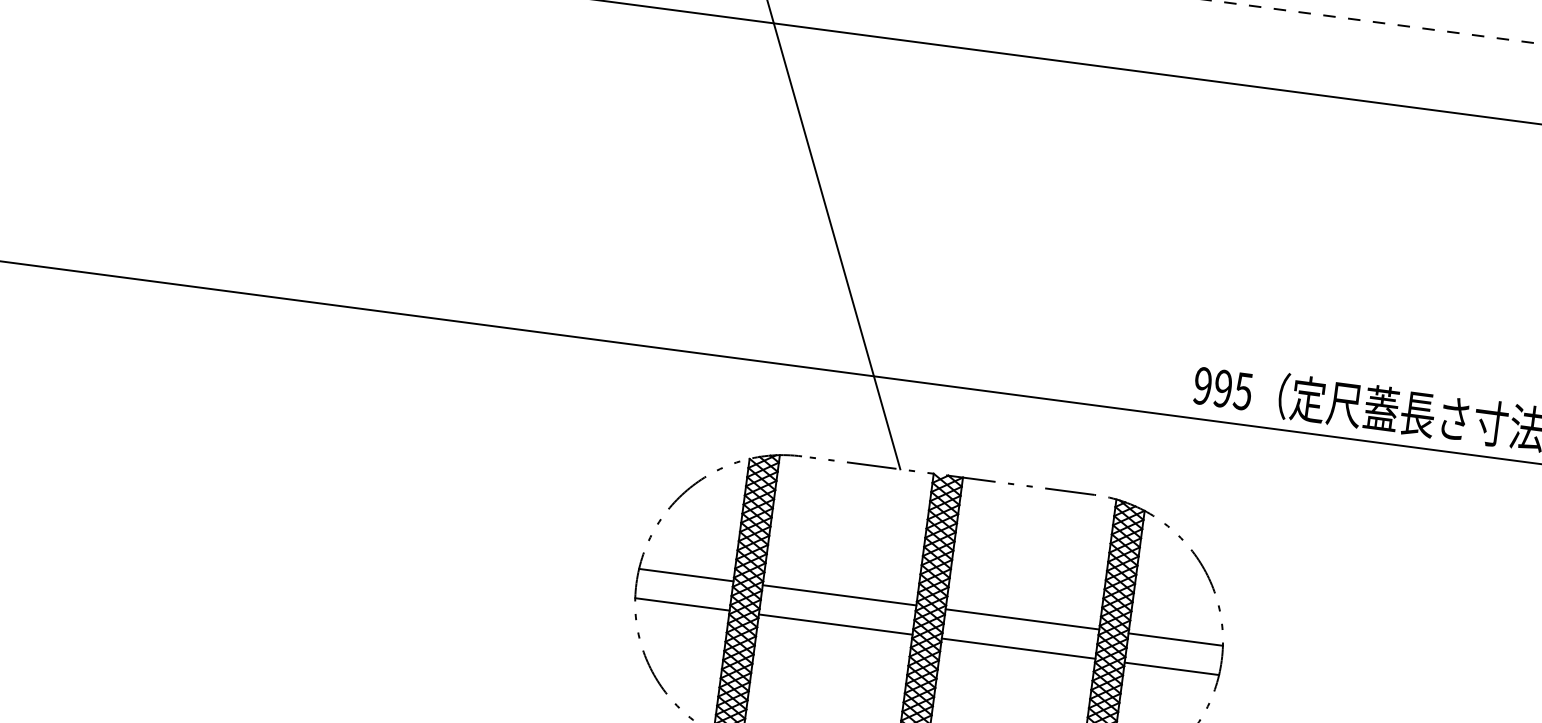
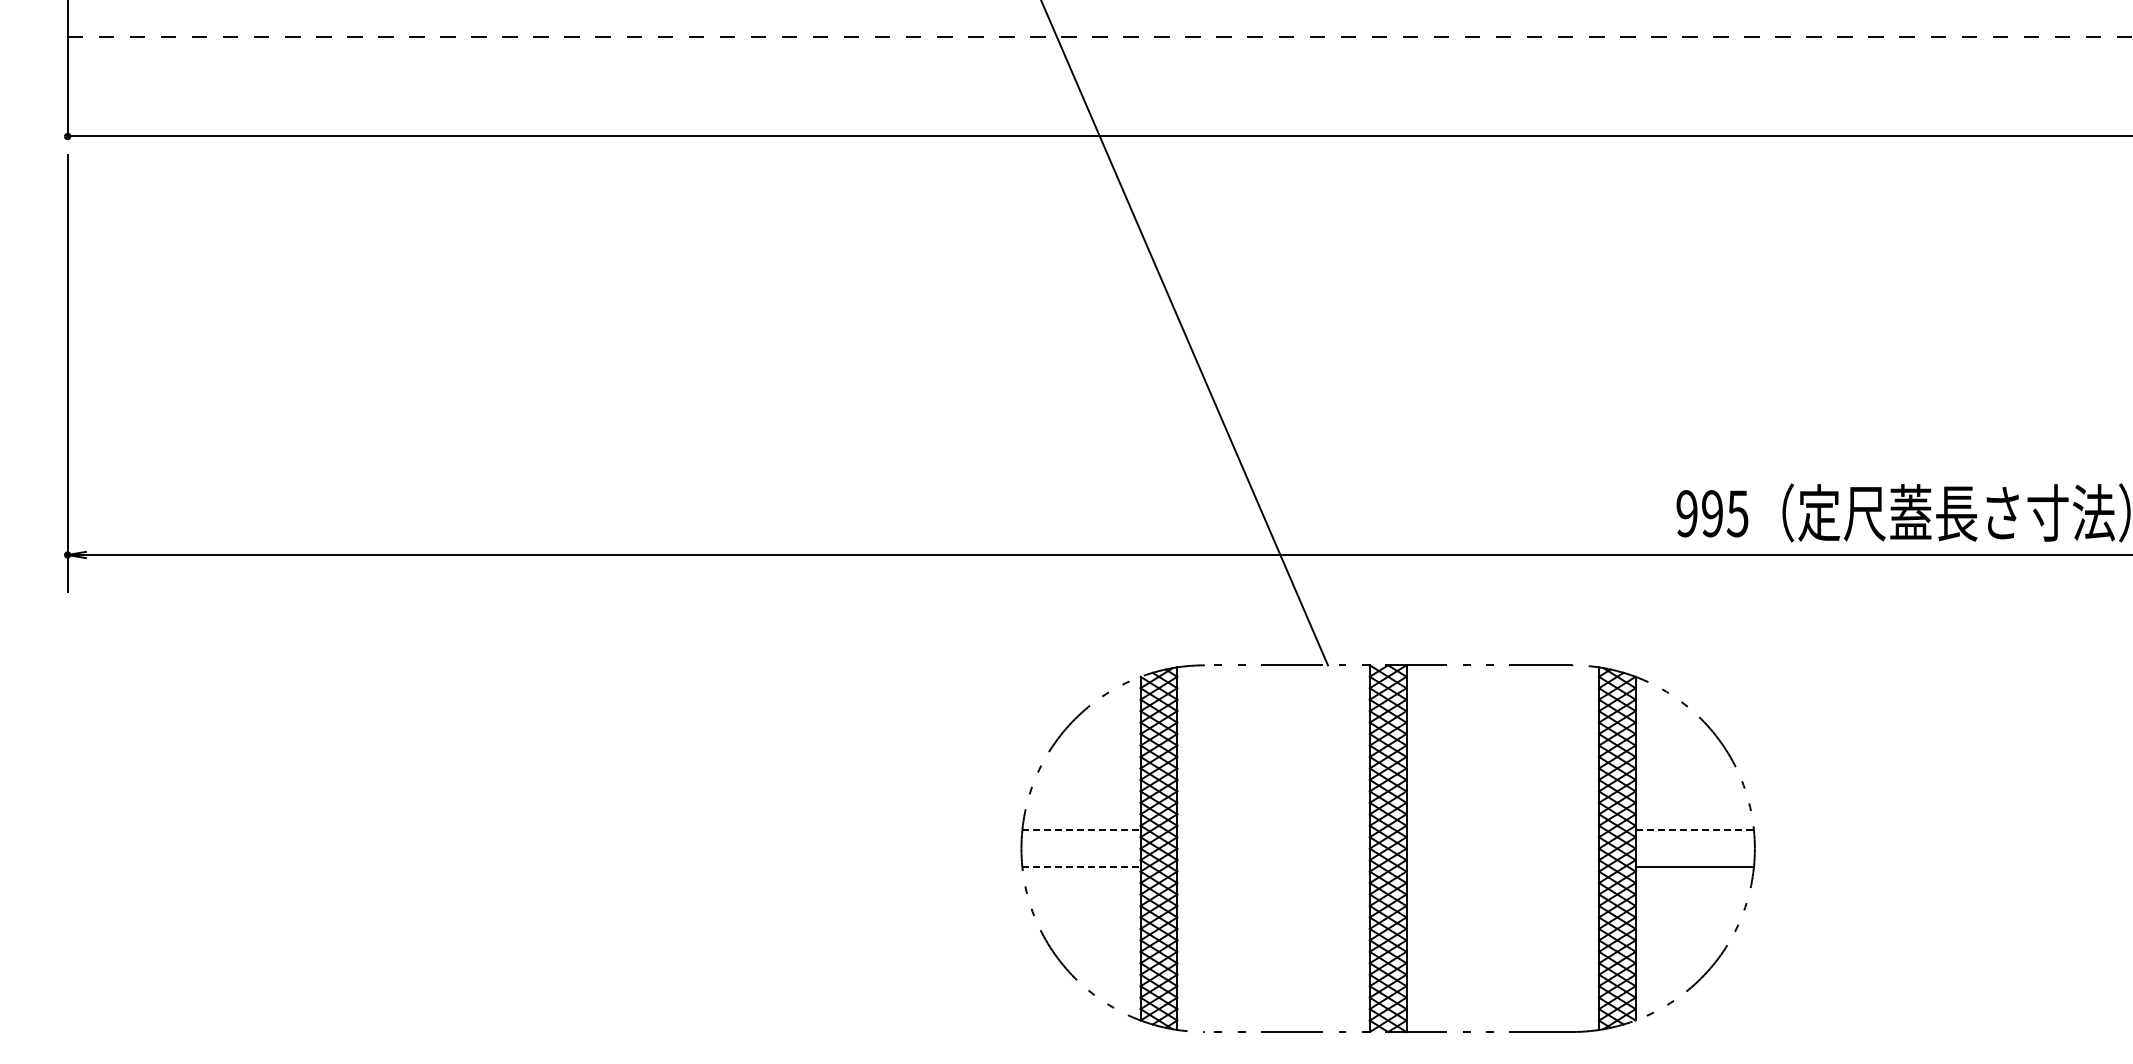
line: (687, 575) -> (1082, 830), solid -> dashed
line: (839, 595) -> (1273, 830), removed
line: (683, 604) -> (1082, 867), solid -> dashed
line: (1022, 619) -> (1502, 830), removed
line: (835, 624) -> (1273, 867), removed
line: (1176, 639) -> (1695, 830), solid -> dashed
line: (1018, 649) -> (1502, 867), removed

